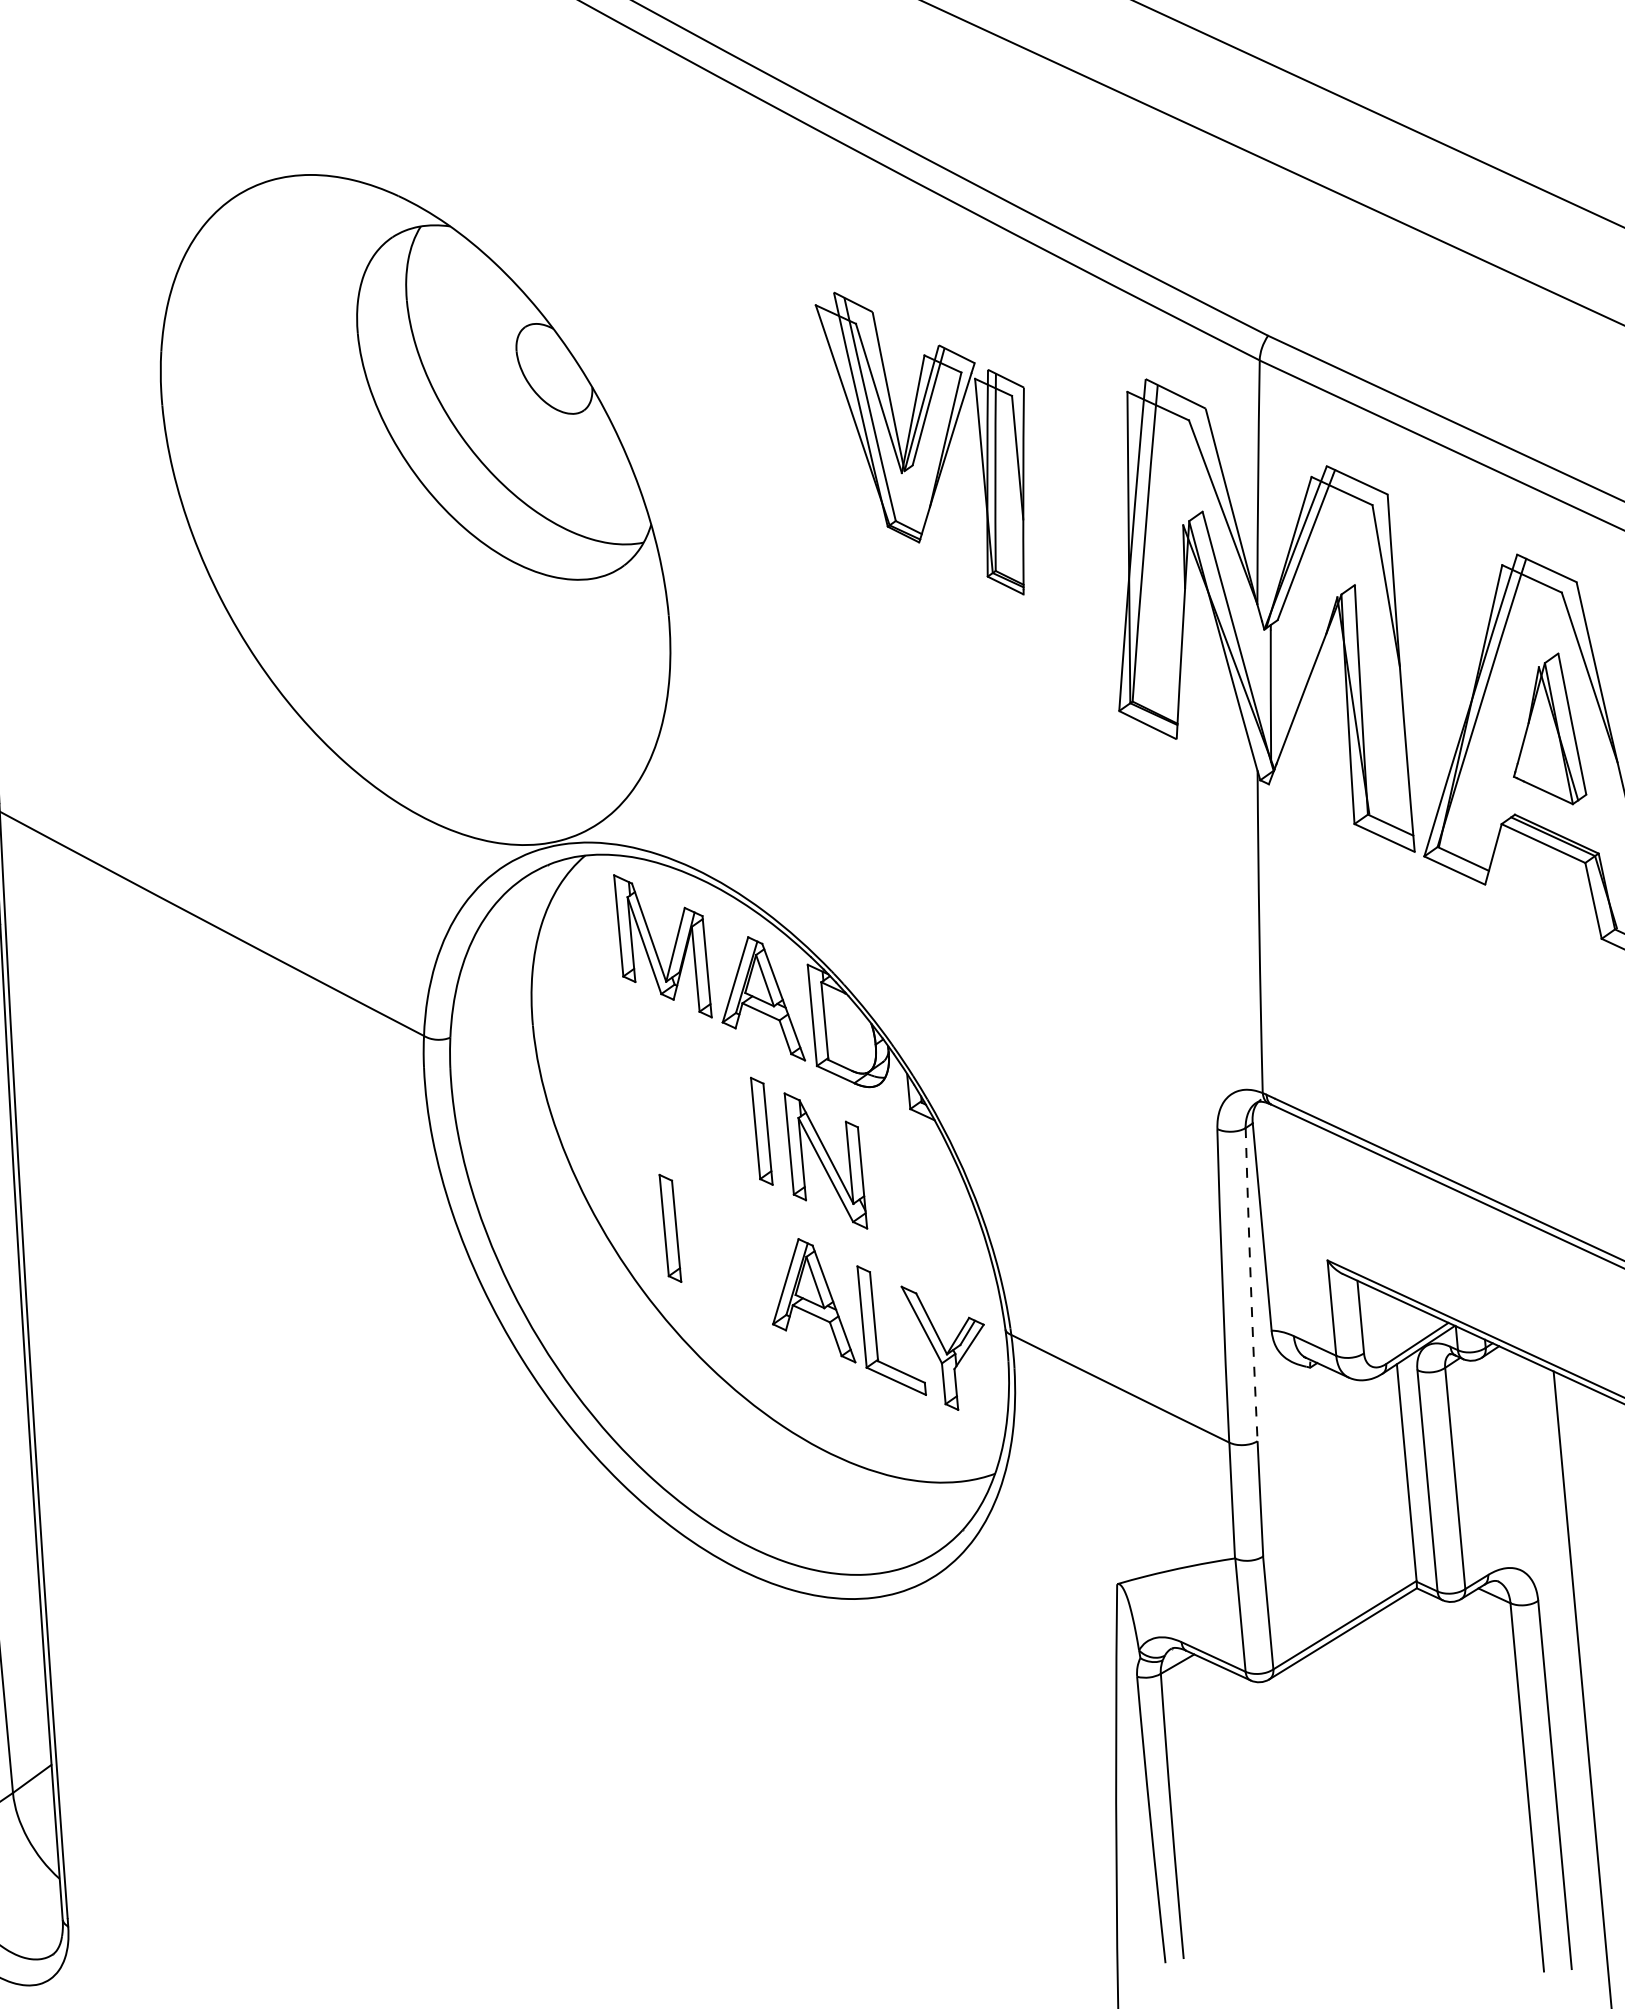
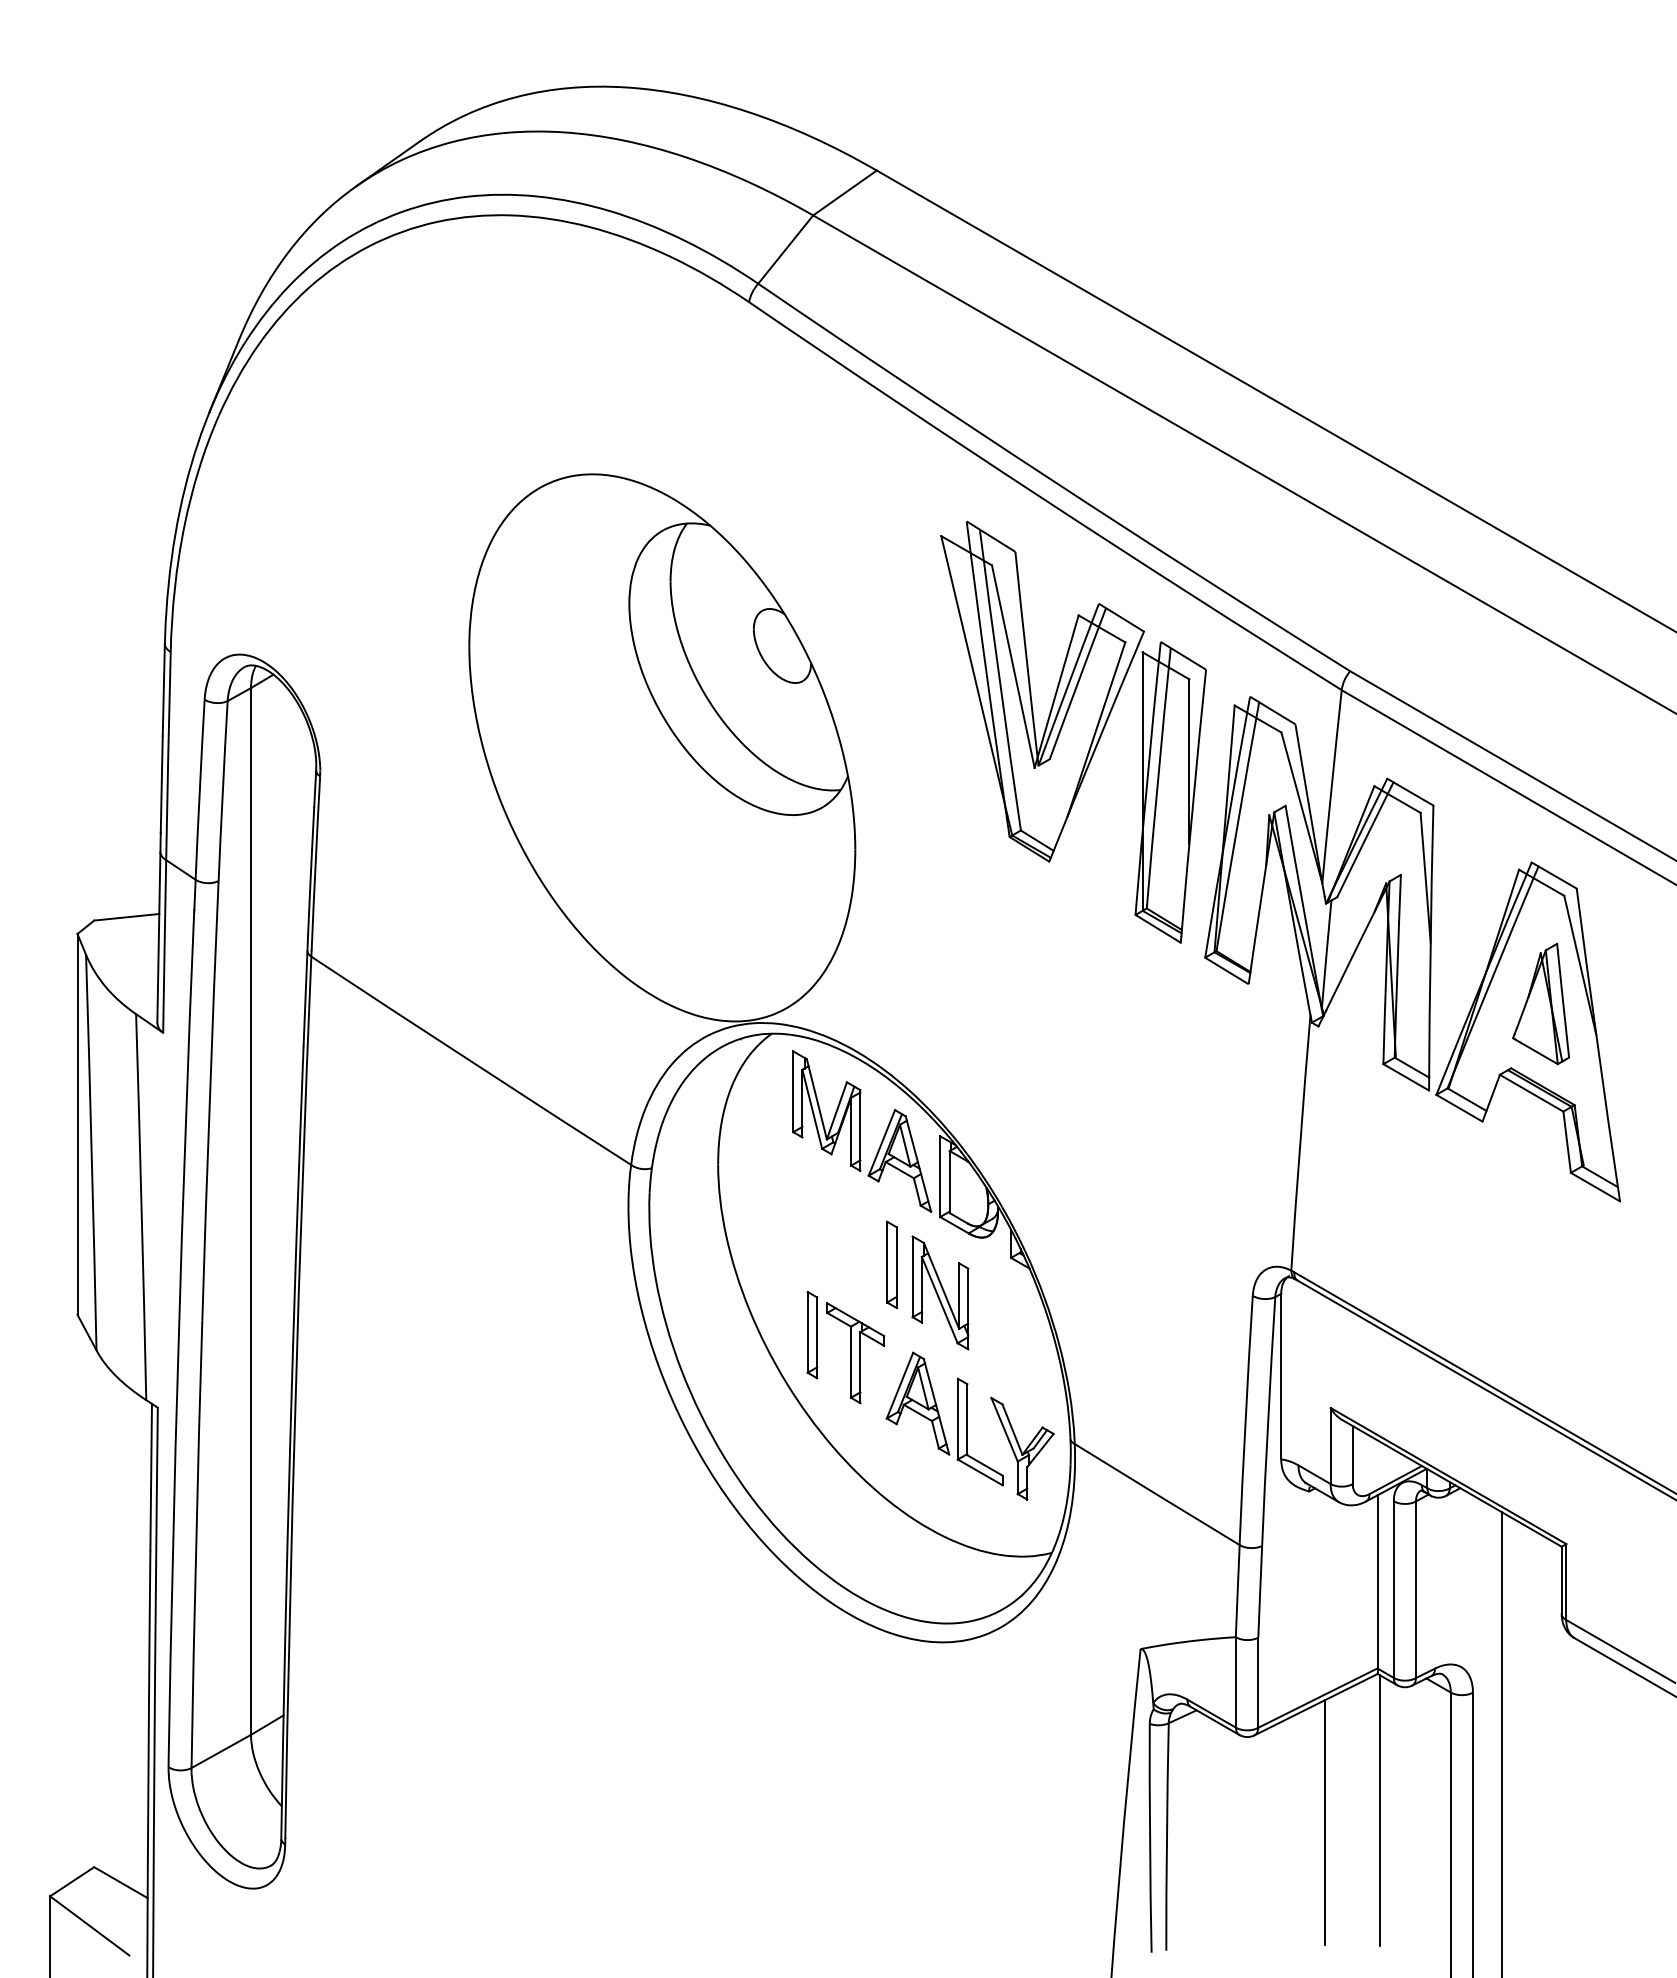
part: (928, 442) -> (1073, 731), size x1.67
part: (726, 1246) -> (855, 1353), added
arc: (1251, 1284) -> (1268, 1421), dashed -> solid
line: (1434, 1759) -> (1379, 1810), added
line: (1368, 1779) -> (1325, 1821), added

